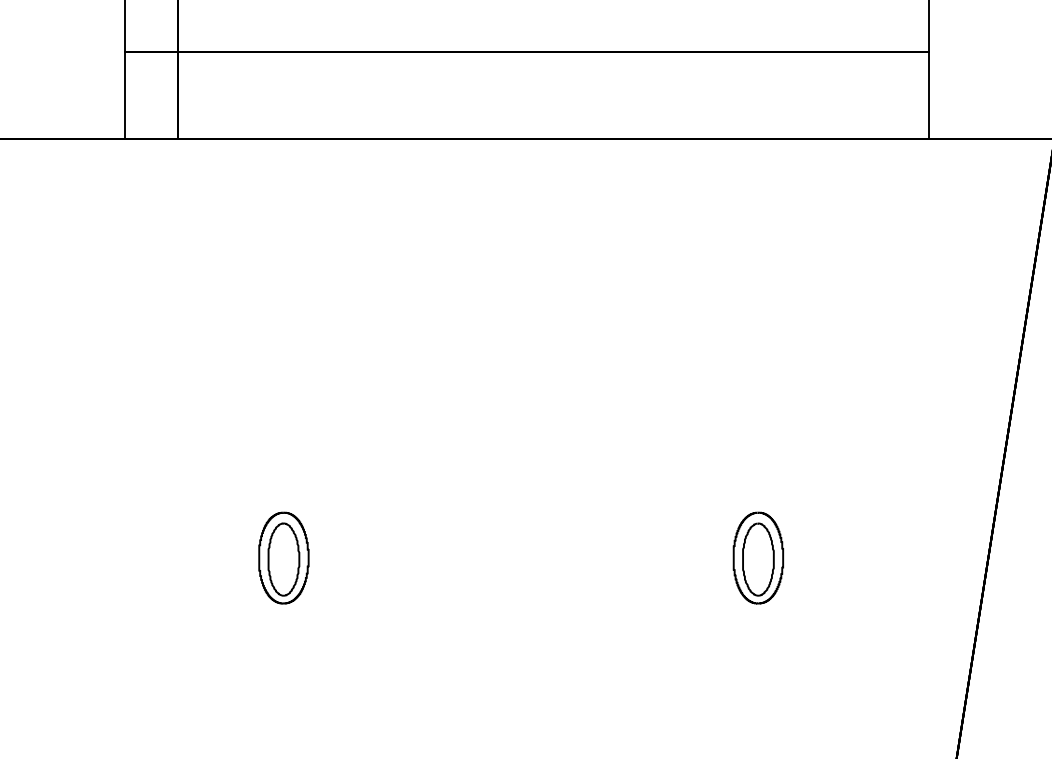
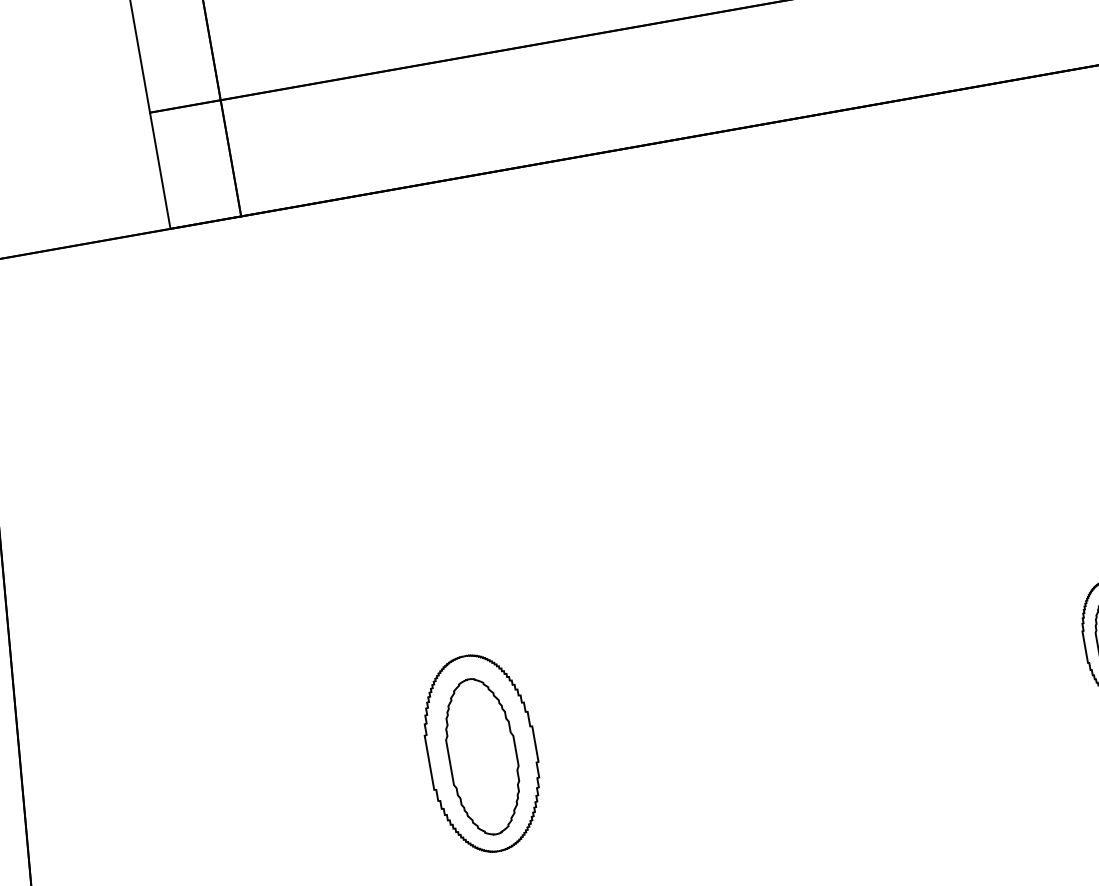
part: (283, 557) -> (481, 752), size x1.6

